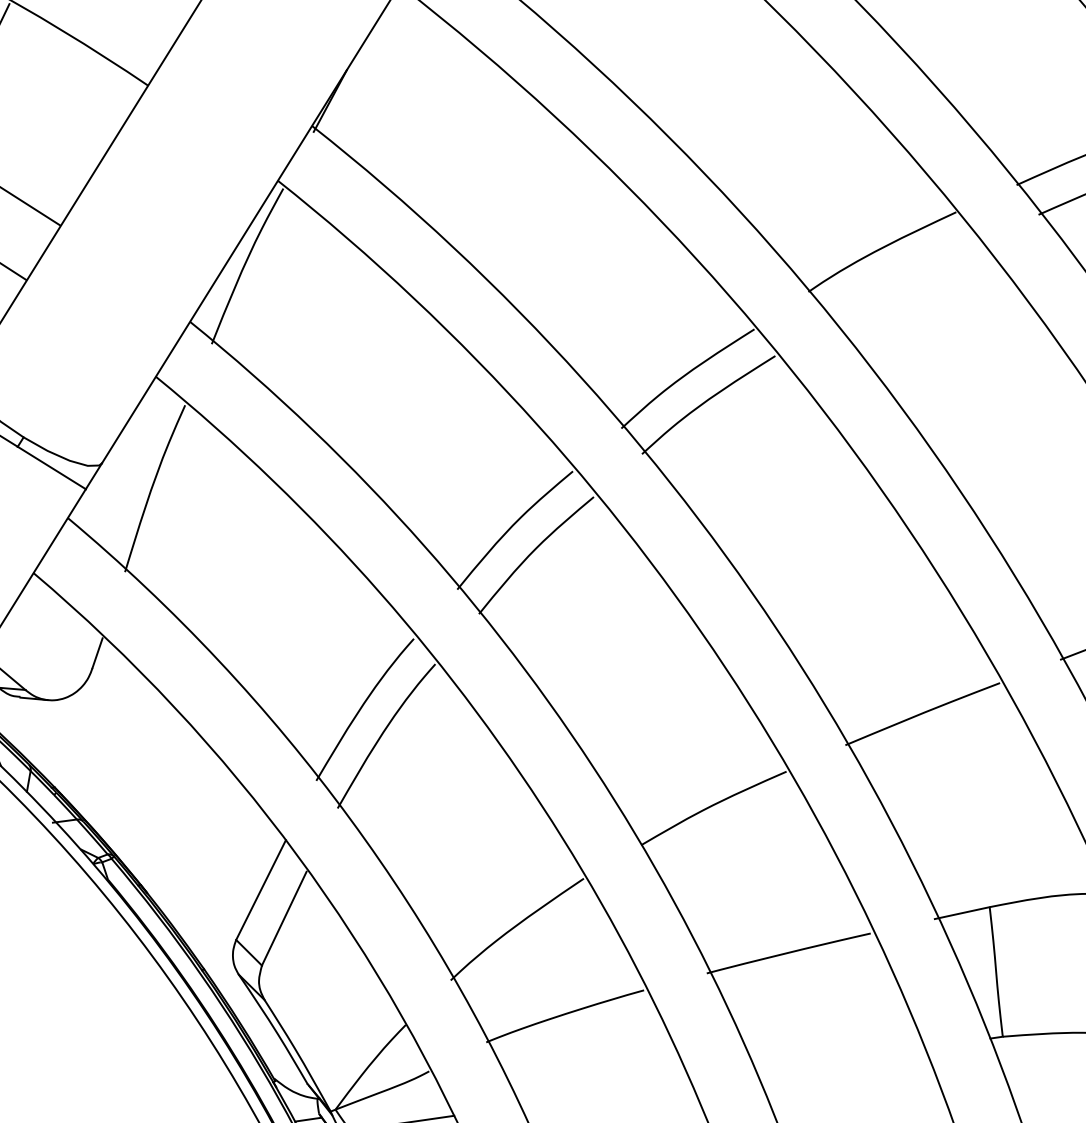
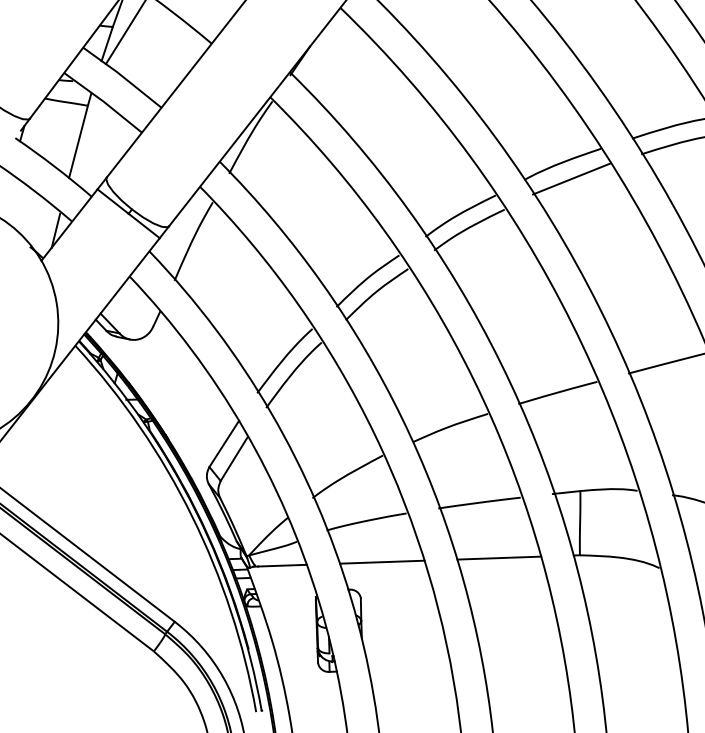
line: (903, 278) -> (571, 178), added
line: (841, 1058) -> (499, 557), added
line: (605, 1092) -> (382, 561), added

